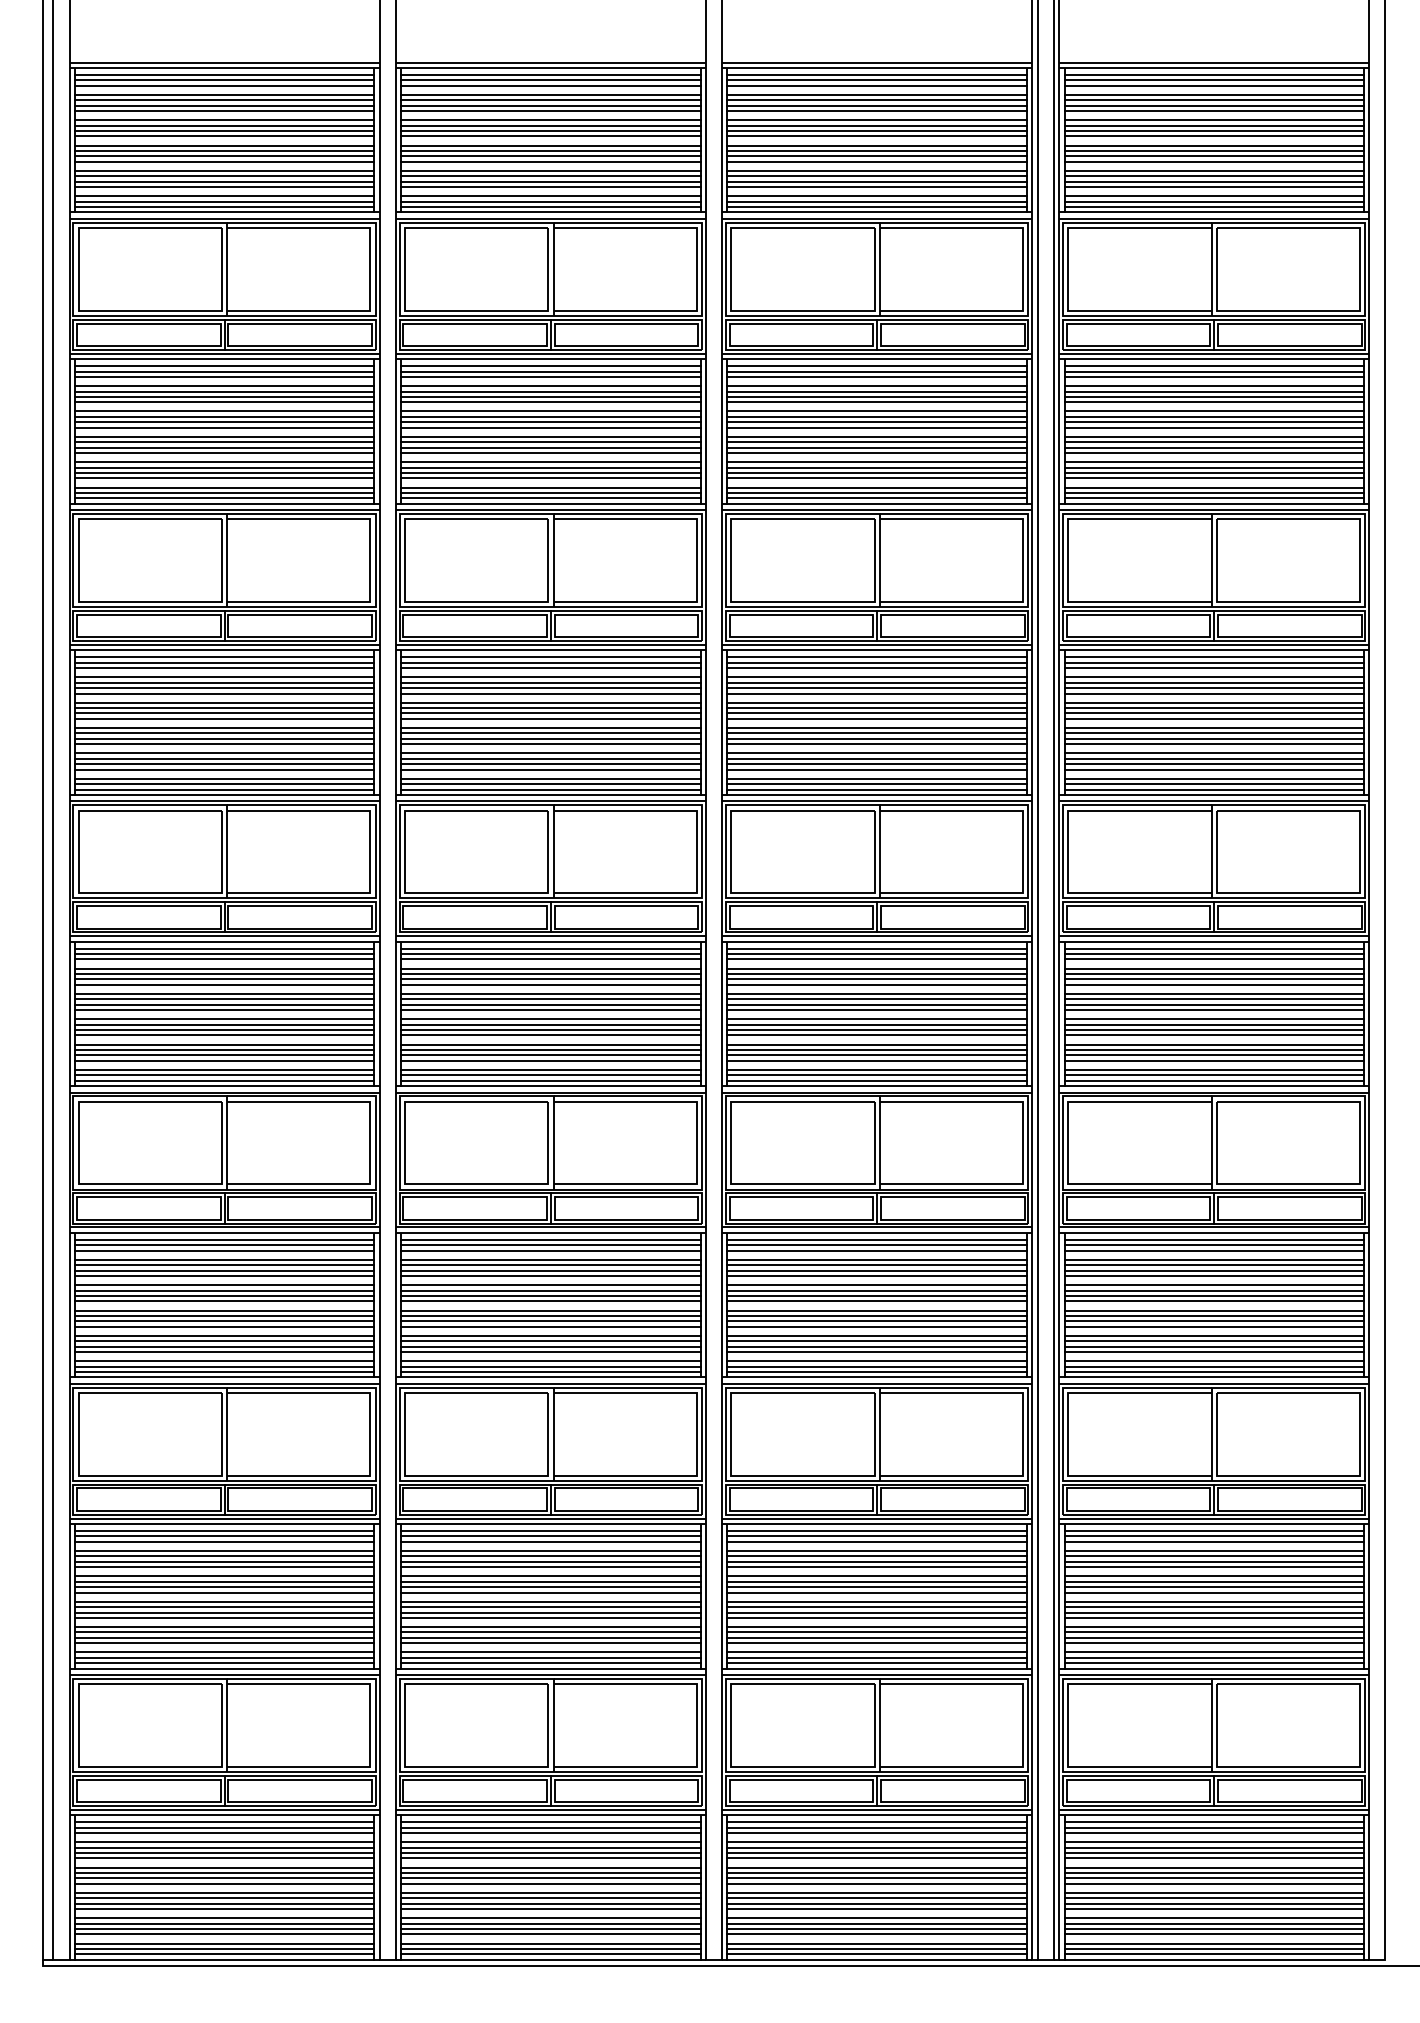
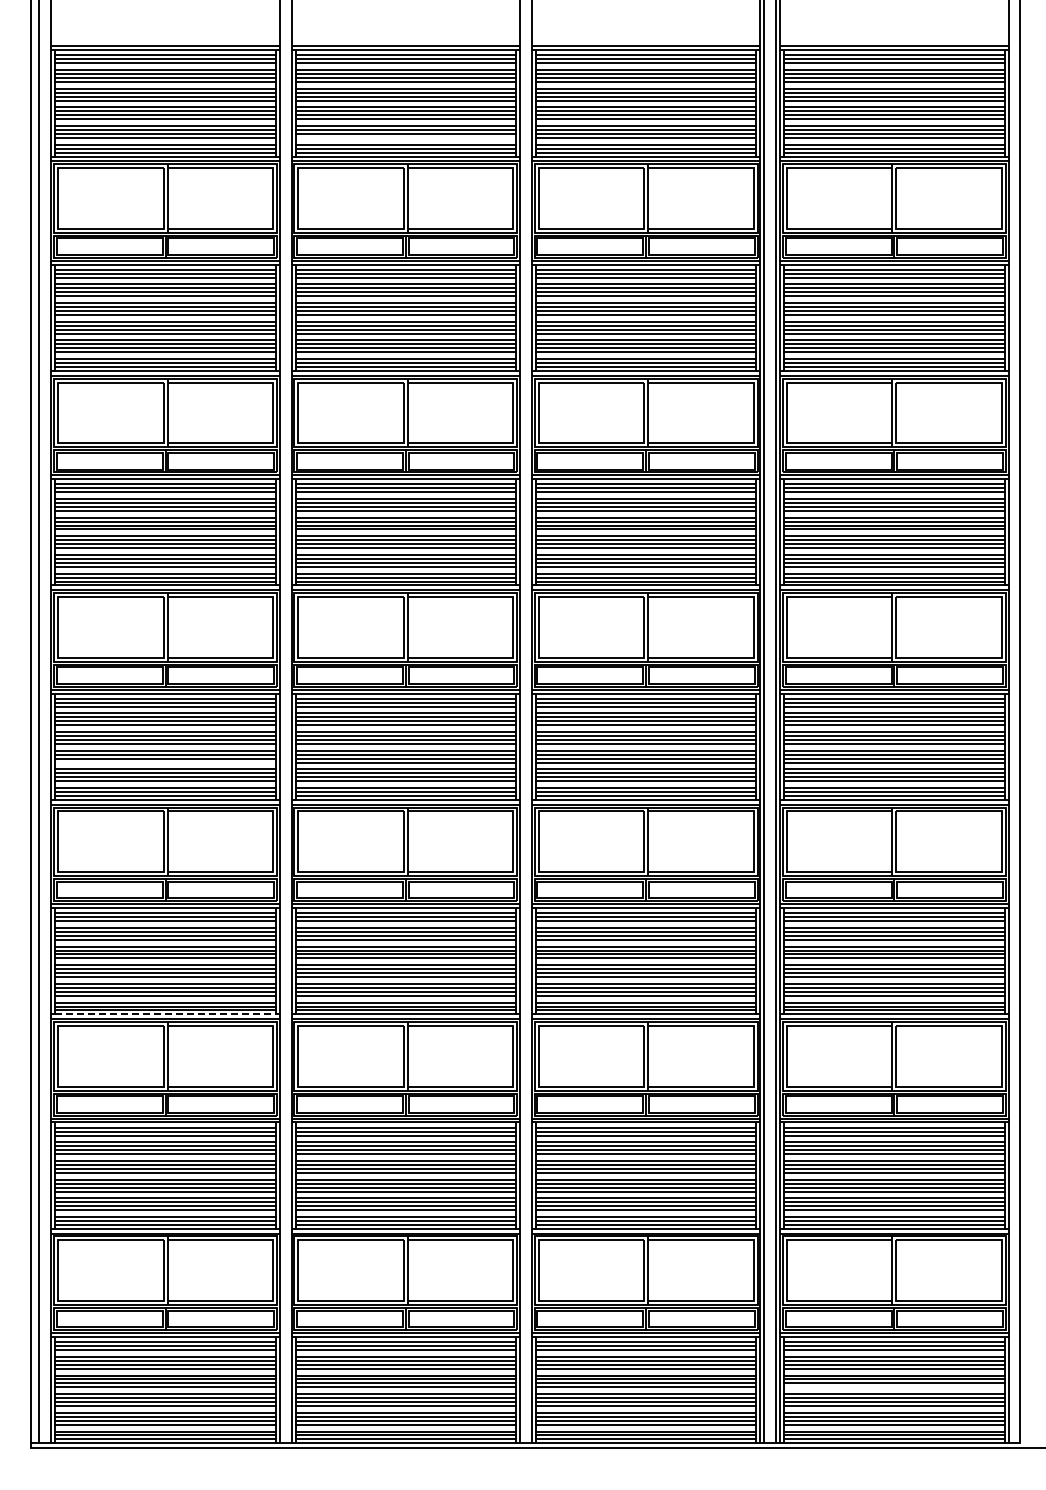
line: (550, 186) -> (405, 137), removed
line: (224, 1035) -> (165, 762), removed
line: (224, 1377) -> (165, 1014), solid -> dashed
line: (1214, 1883) -> (894, 1387), removed

